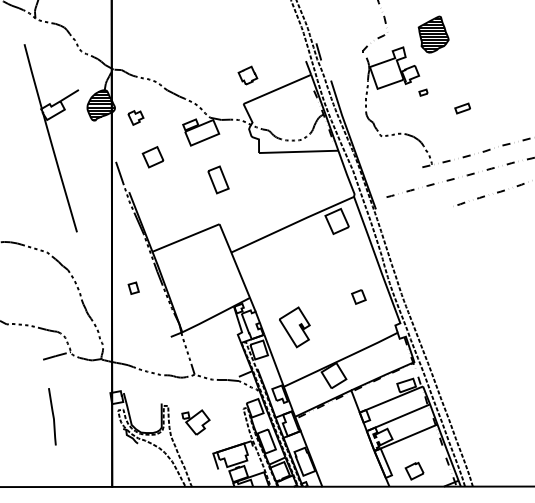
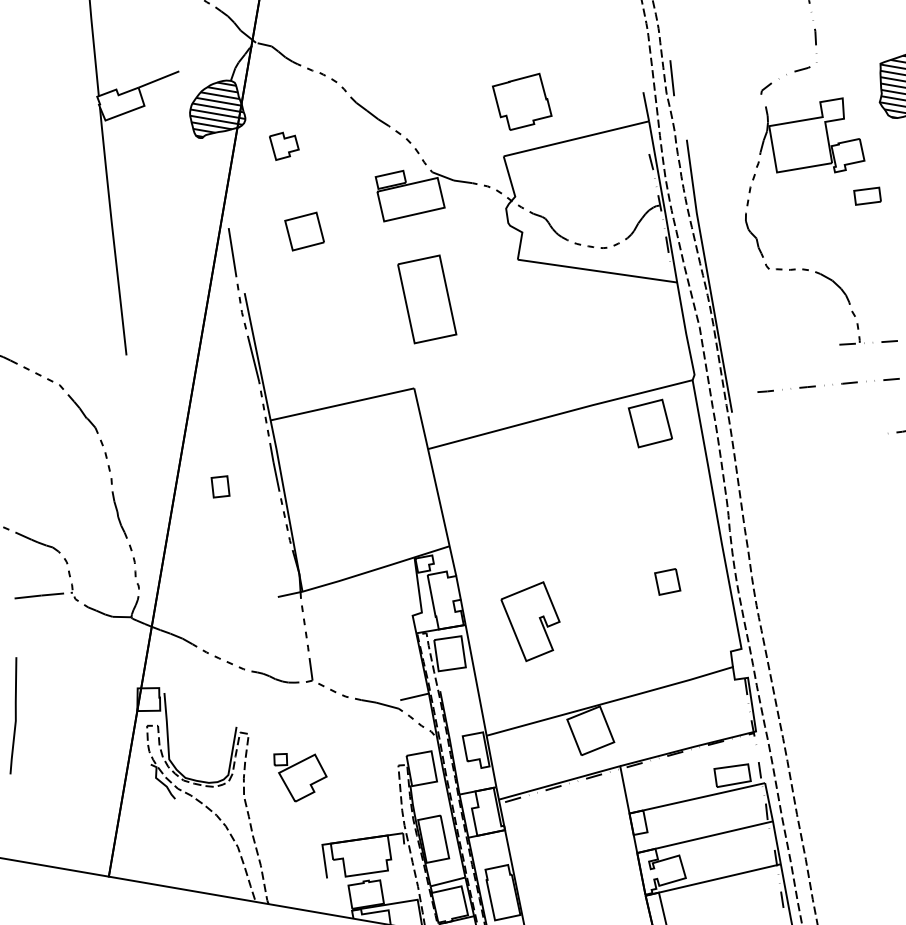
part: (247, 75) -> (521, 100), size x1.67
part: (423, 92) -> (867, 195), size x1.67
part: (218, 179) -> (427, 298), size x1.67

